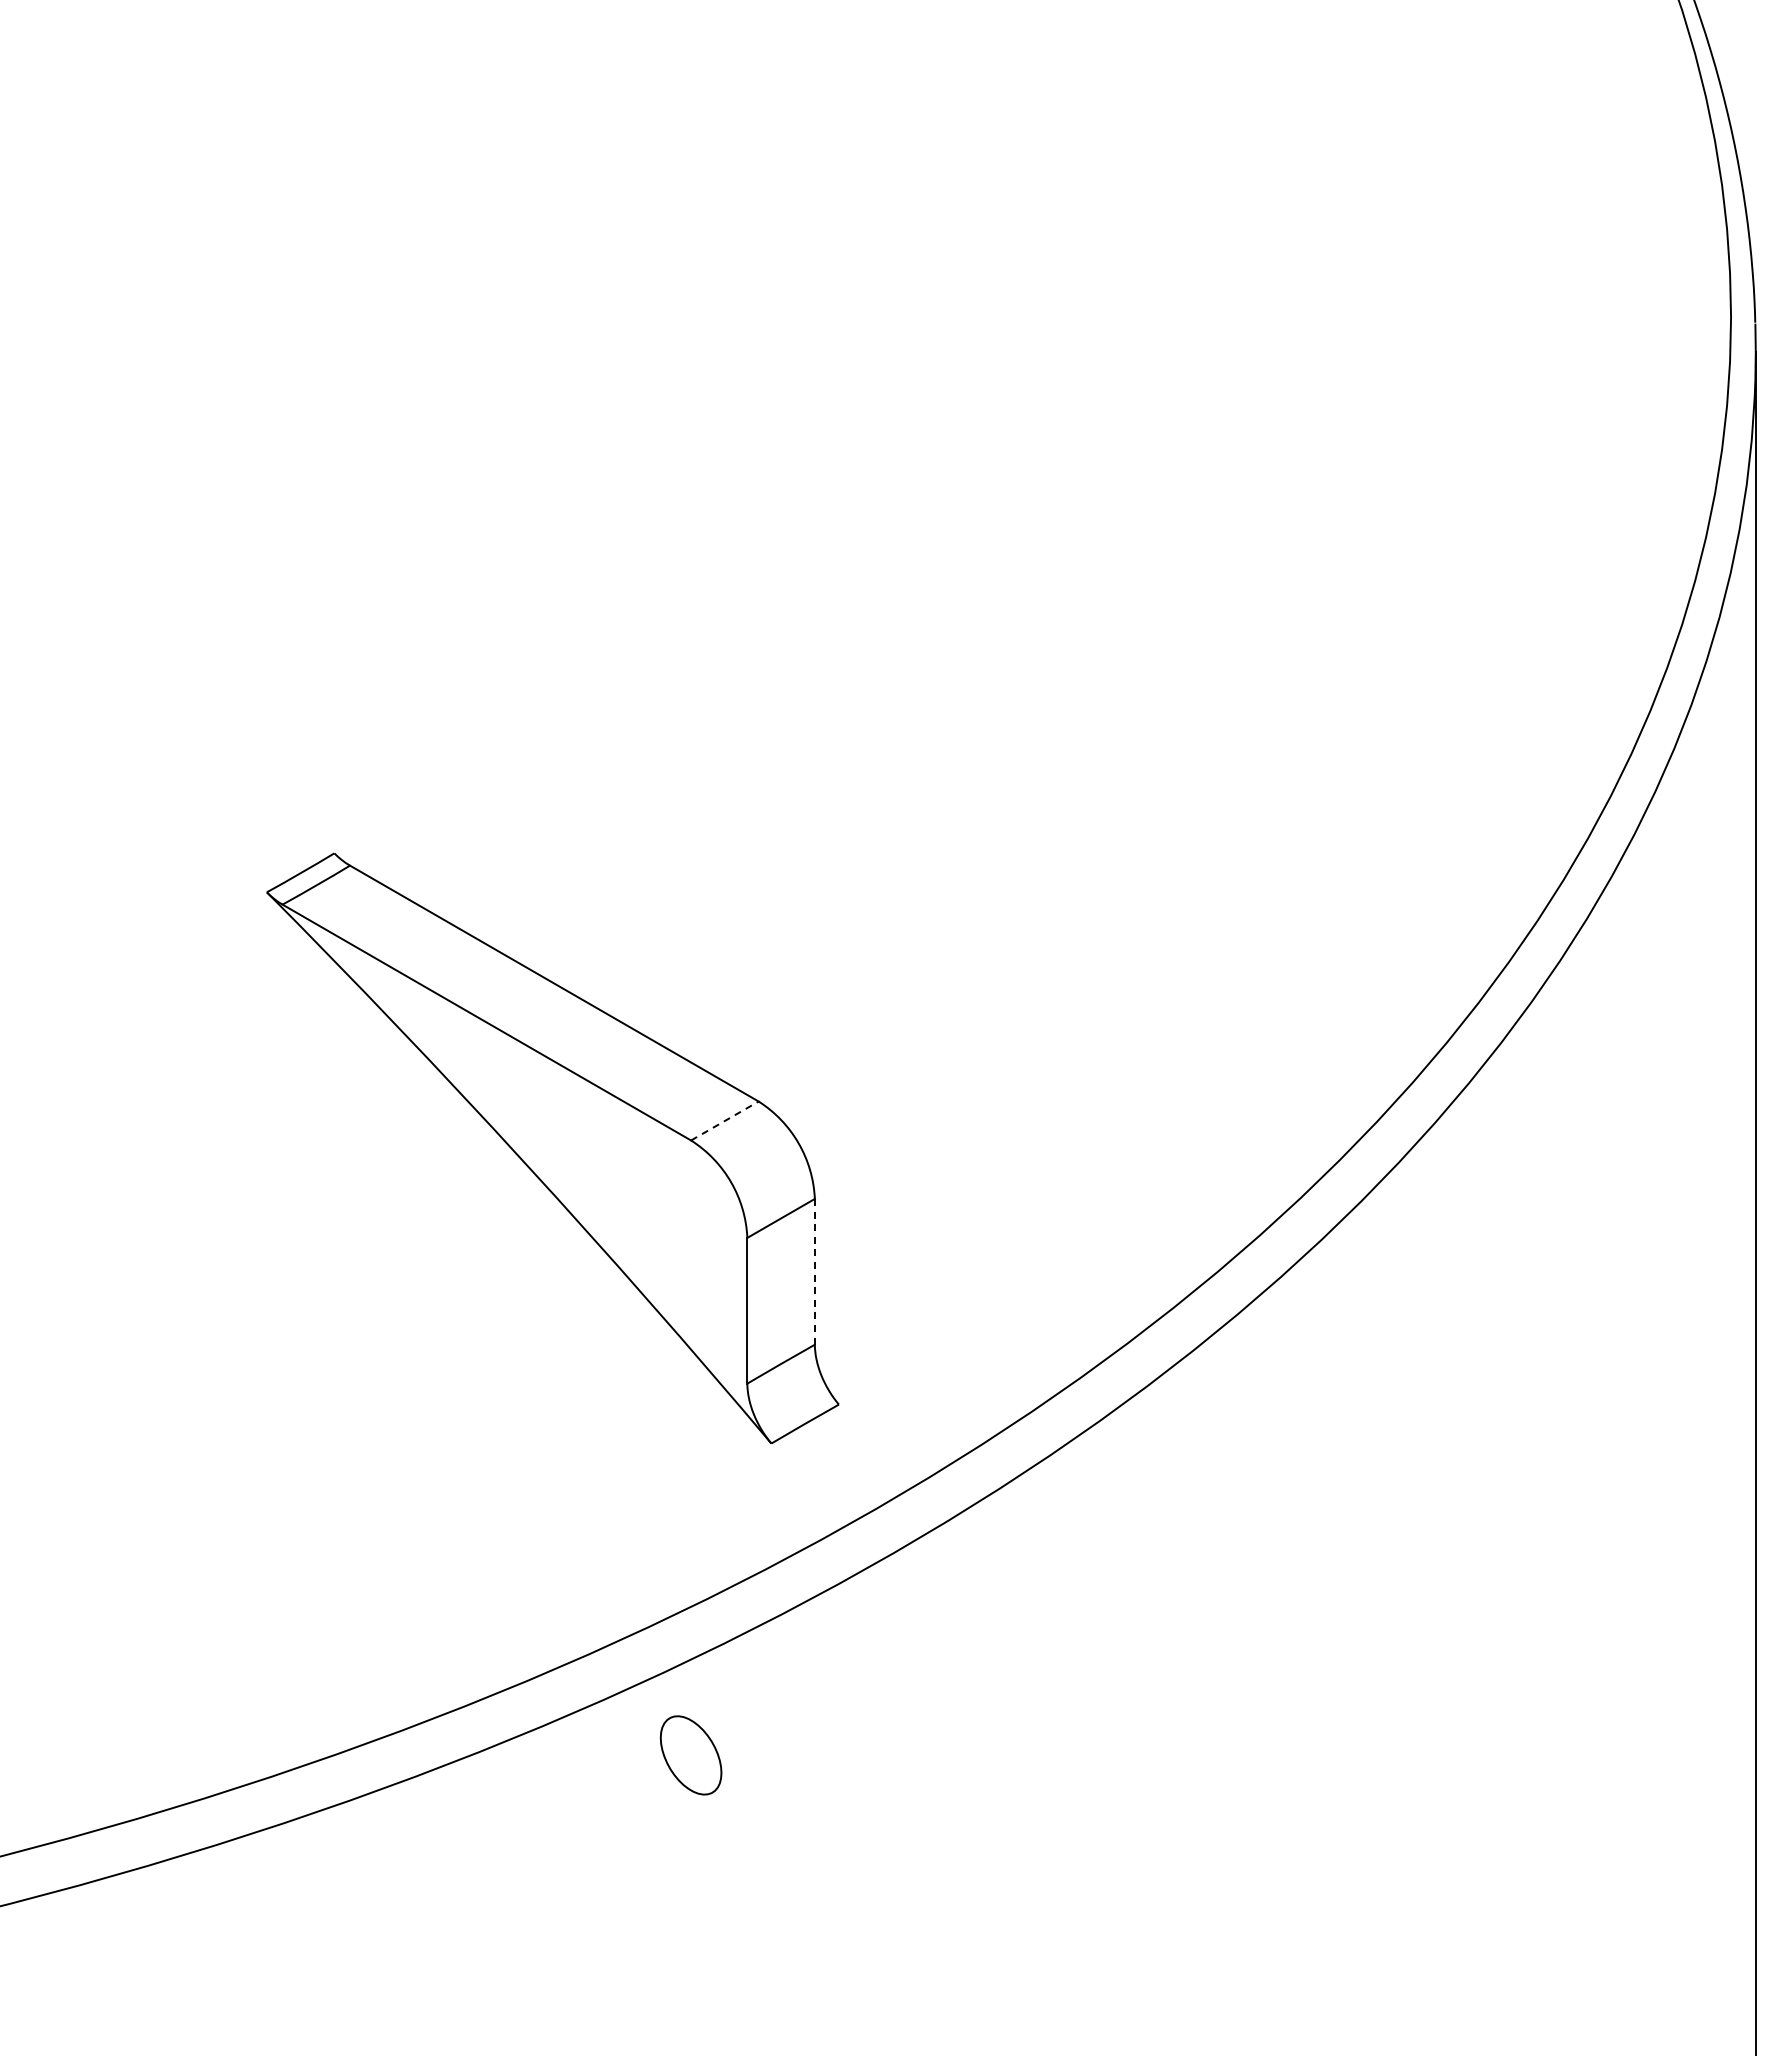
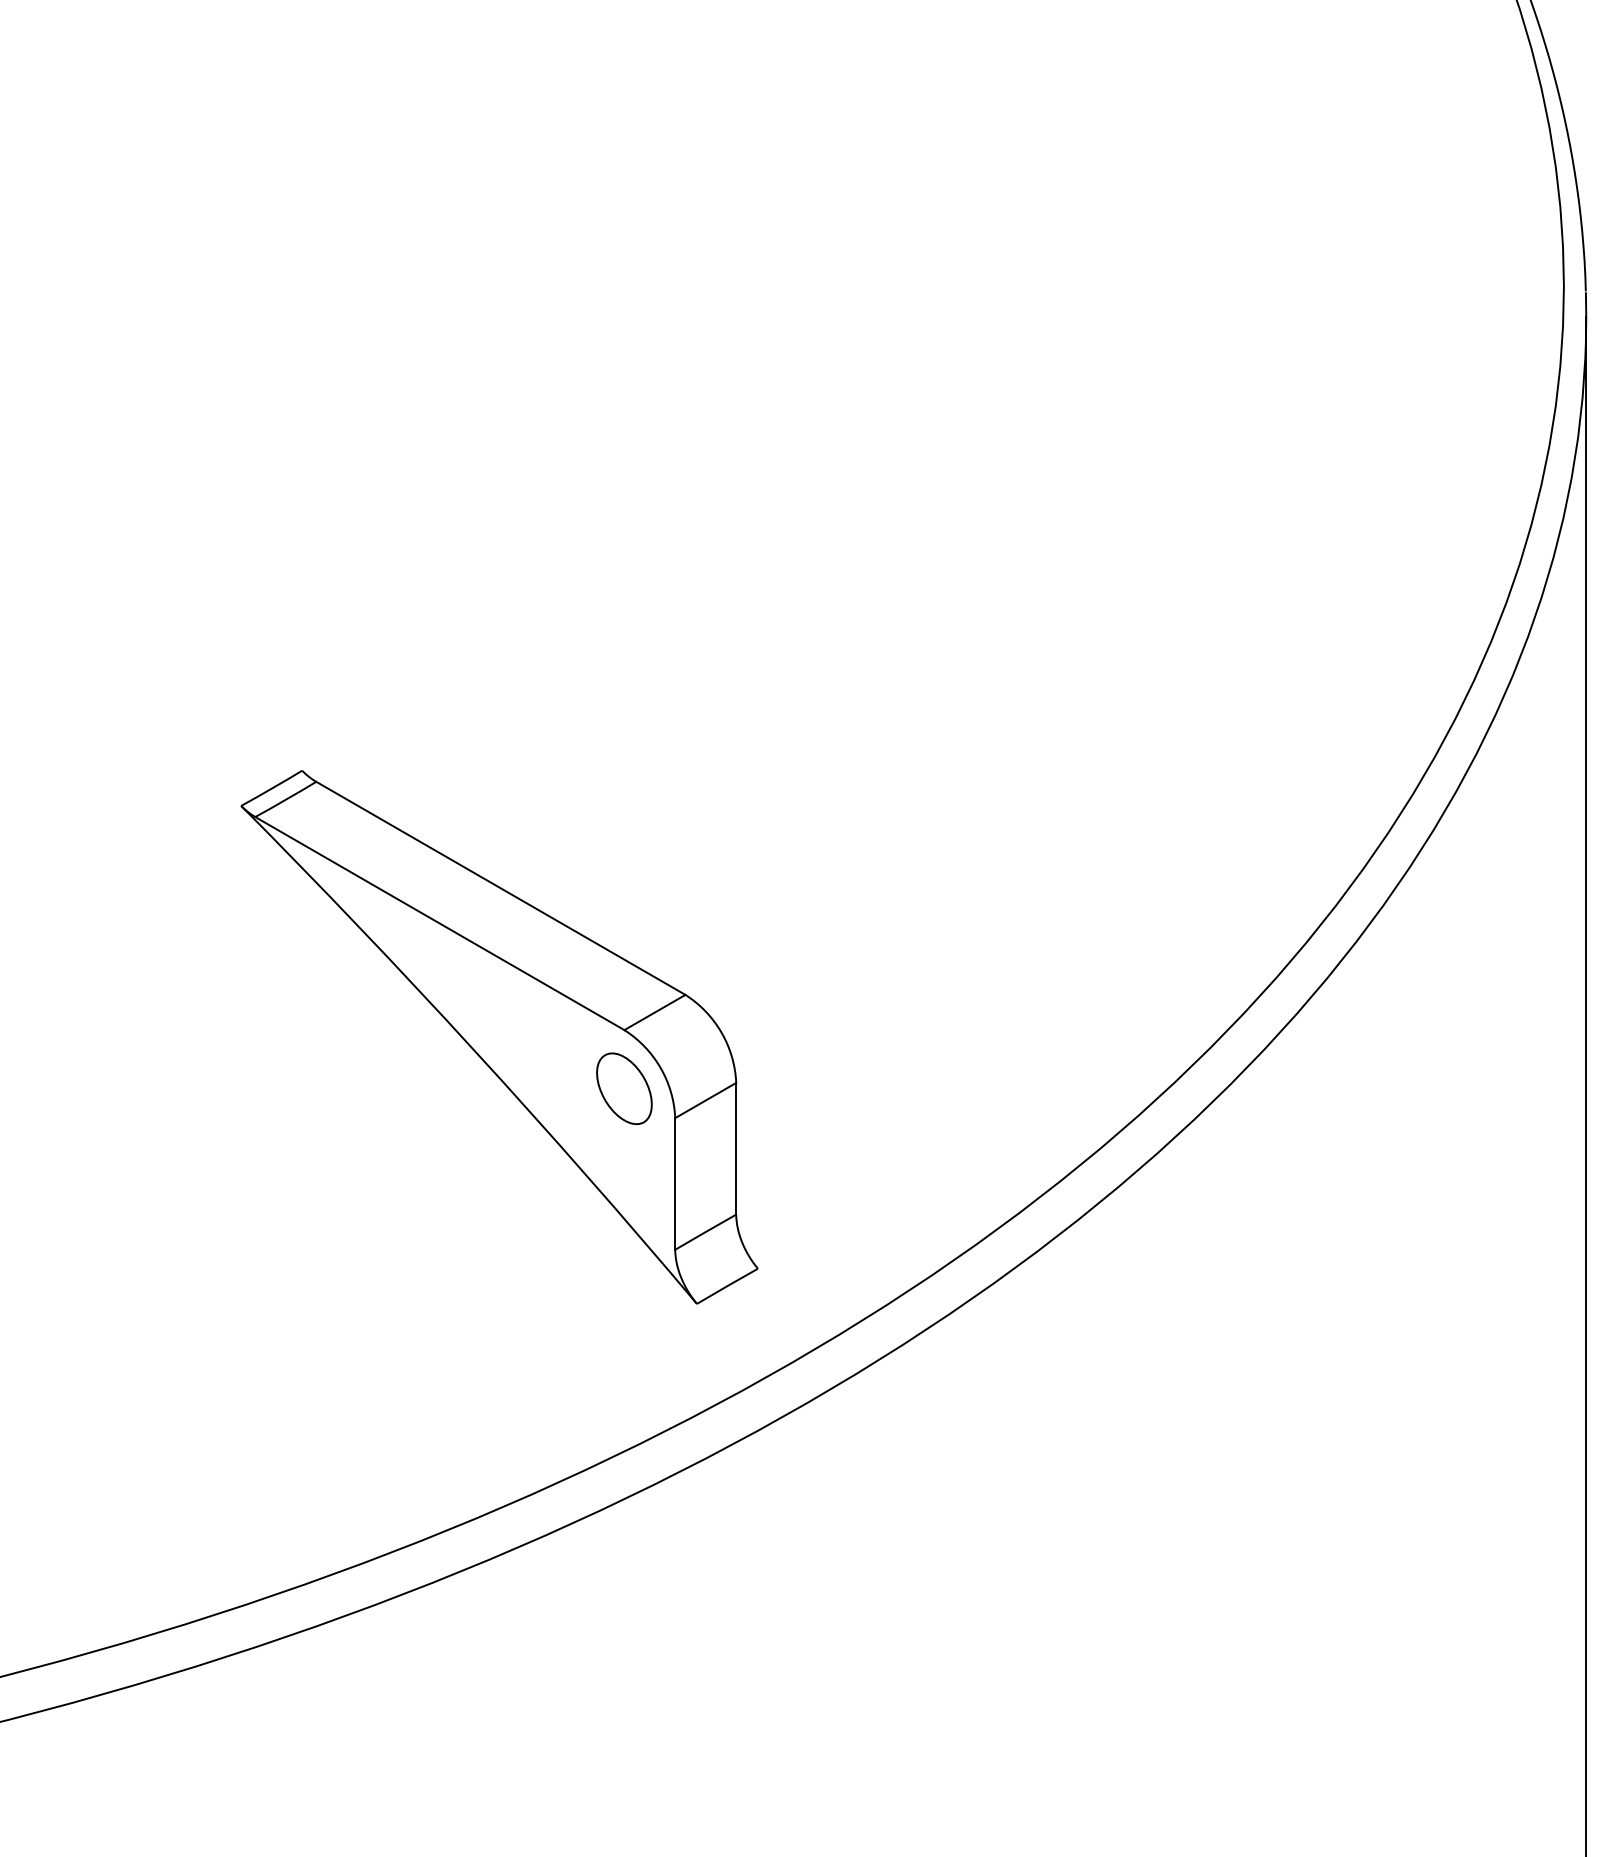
line: (724, 1121) -> (654, 1012), dashed -> solid
line: (814, 1271) -> (735, 1148), dashed -> solid
part: (690, 1755) -> (623, 1088), moved

